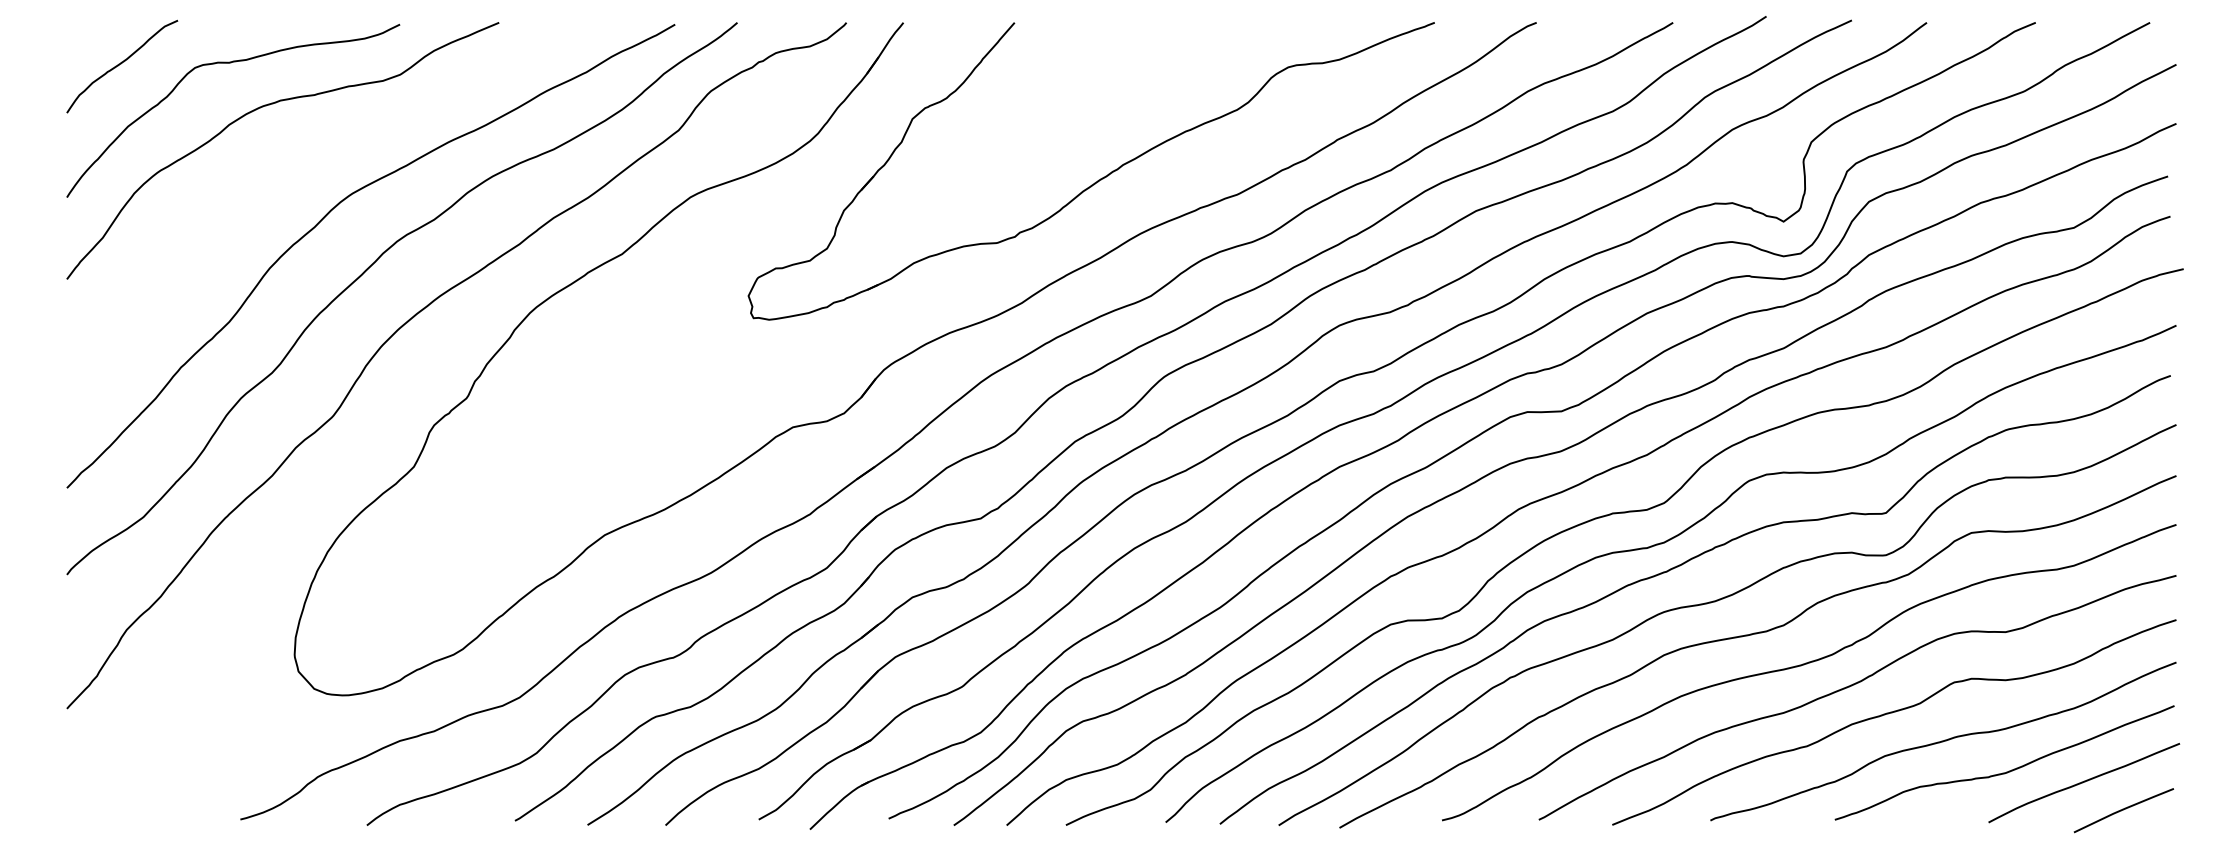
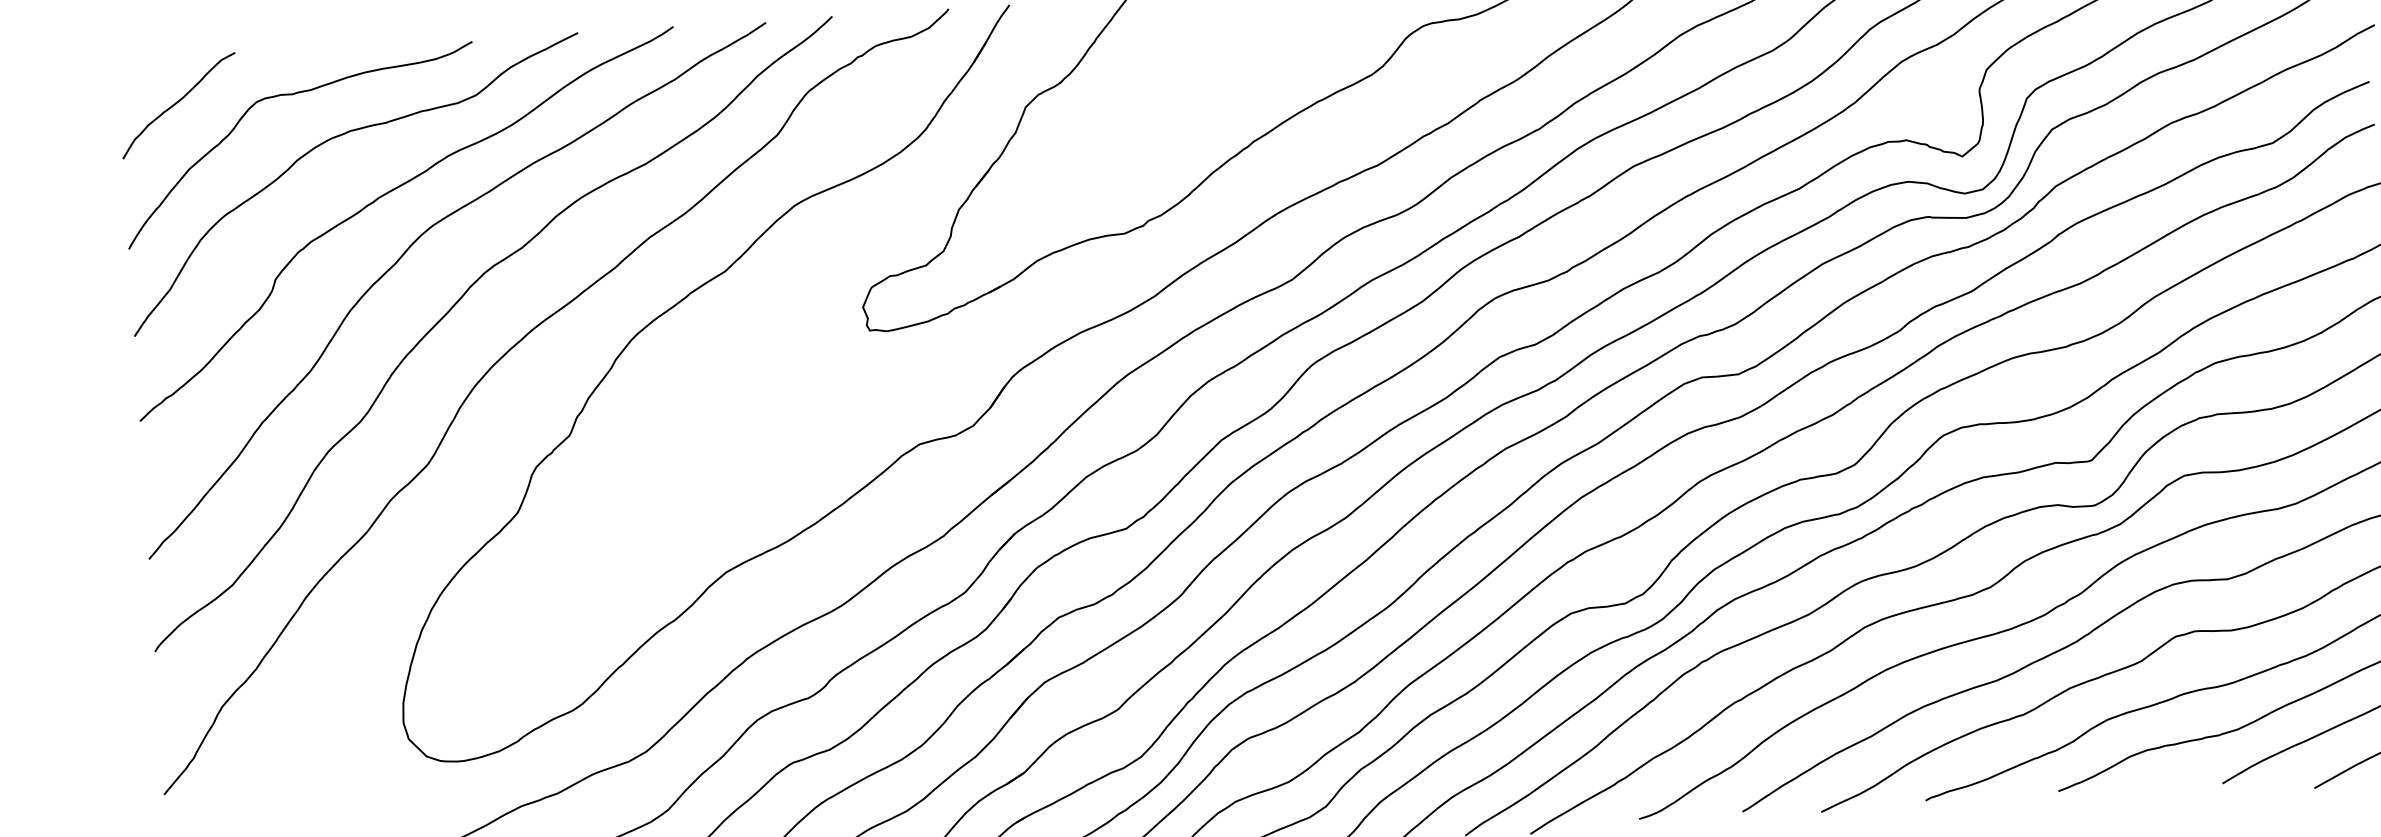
curve: (312, 161) -> (388, 193), added

